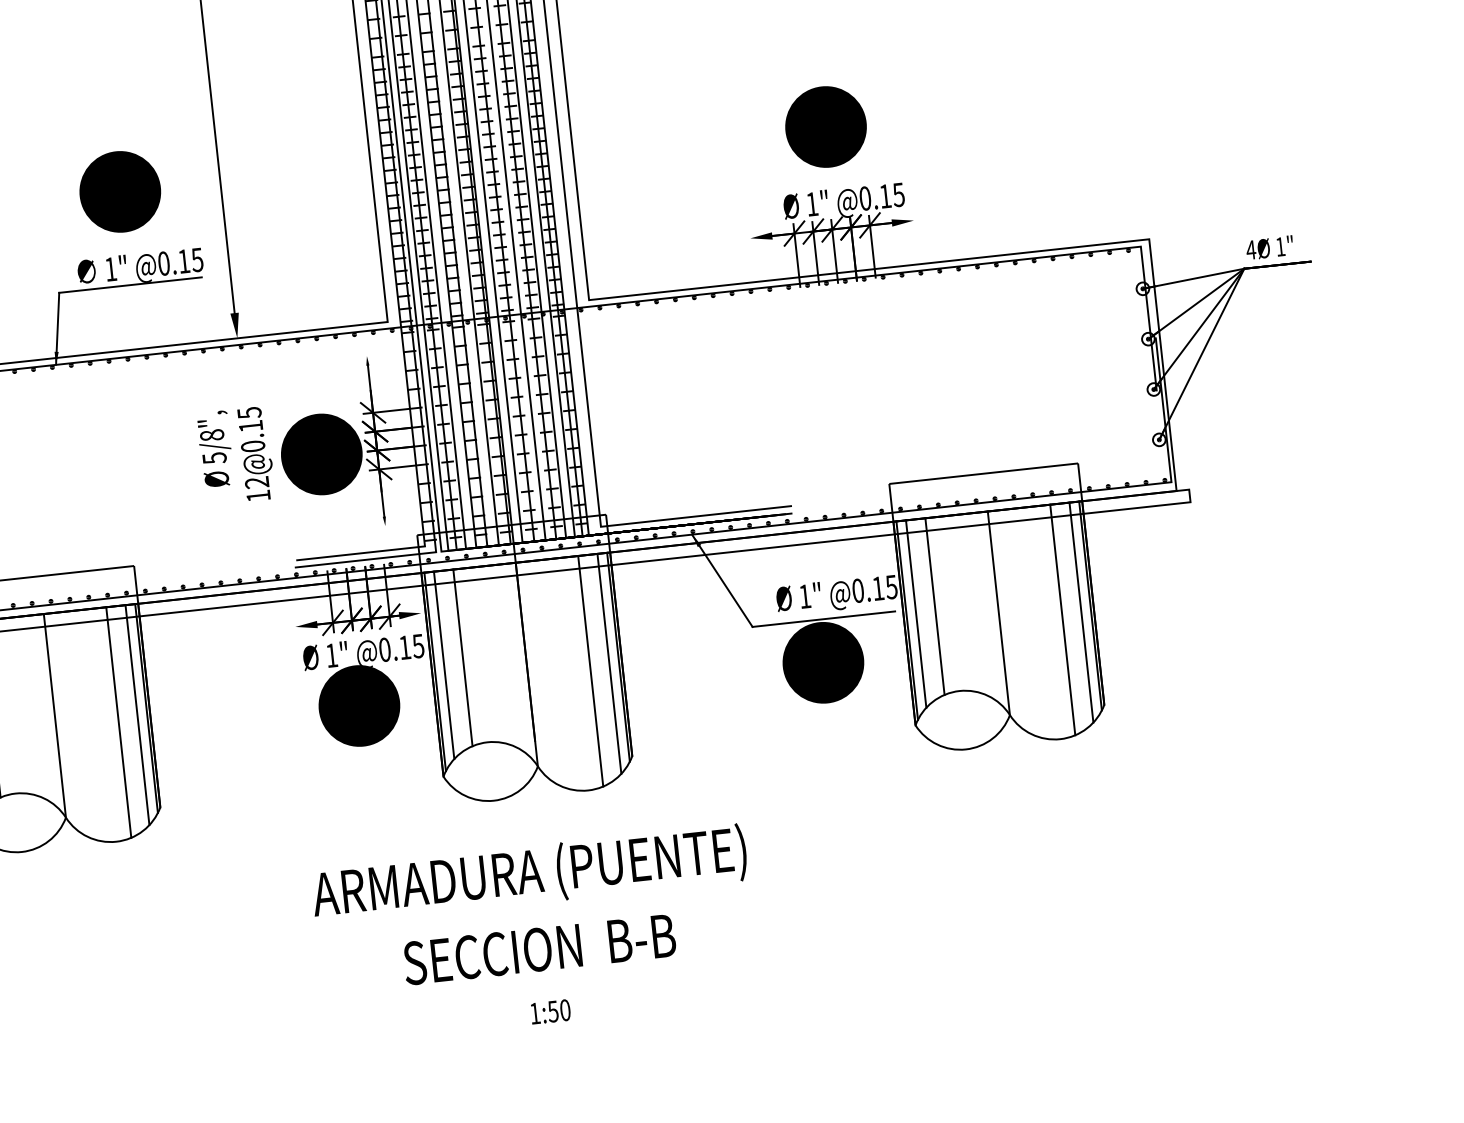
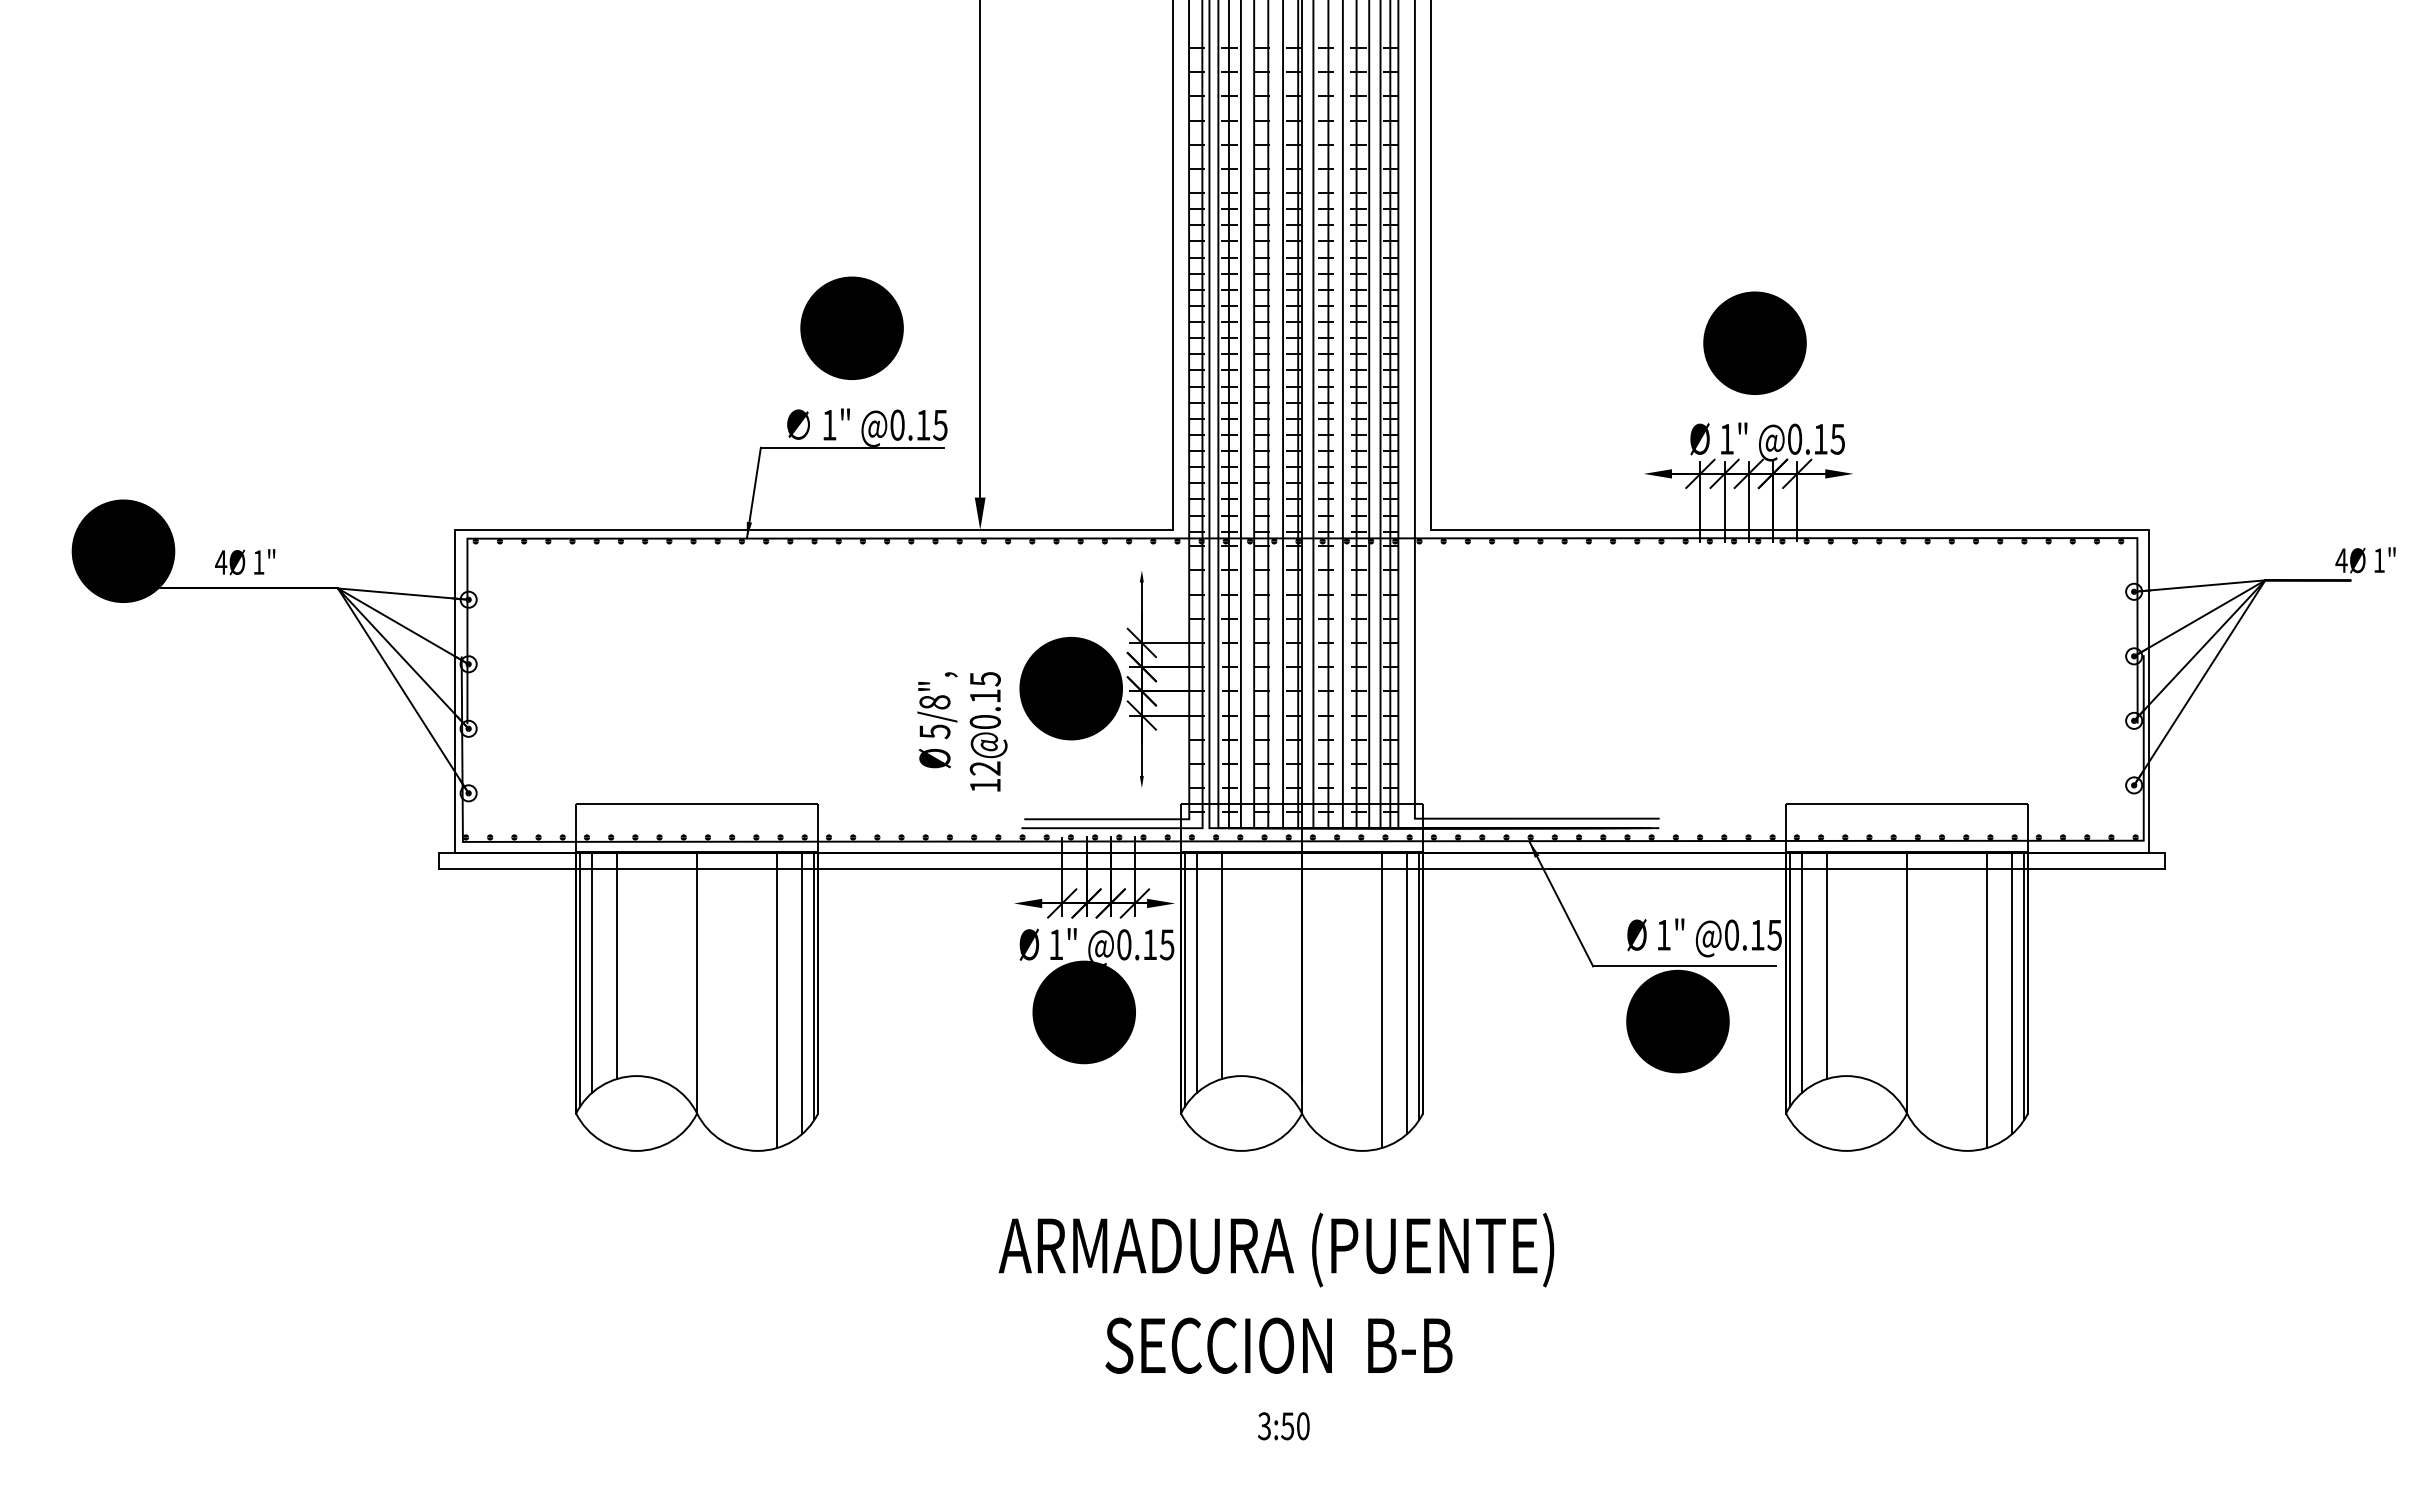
text: (1269, 247) -> (2365, 560), moved
text: (236, 455) -> (962, 731), moved
text: (535, 1013) -> (1264, 1426), 1:50 -> 3:50

